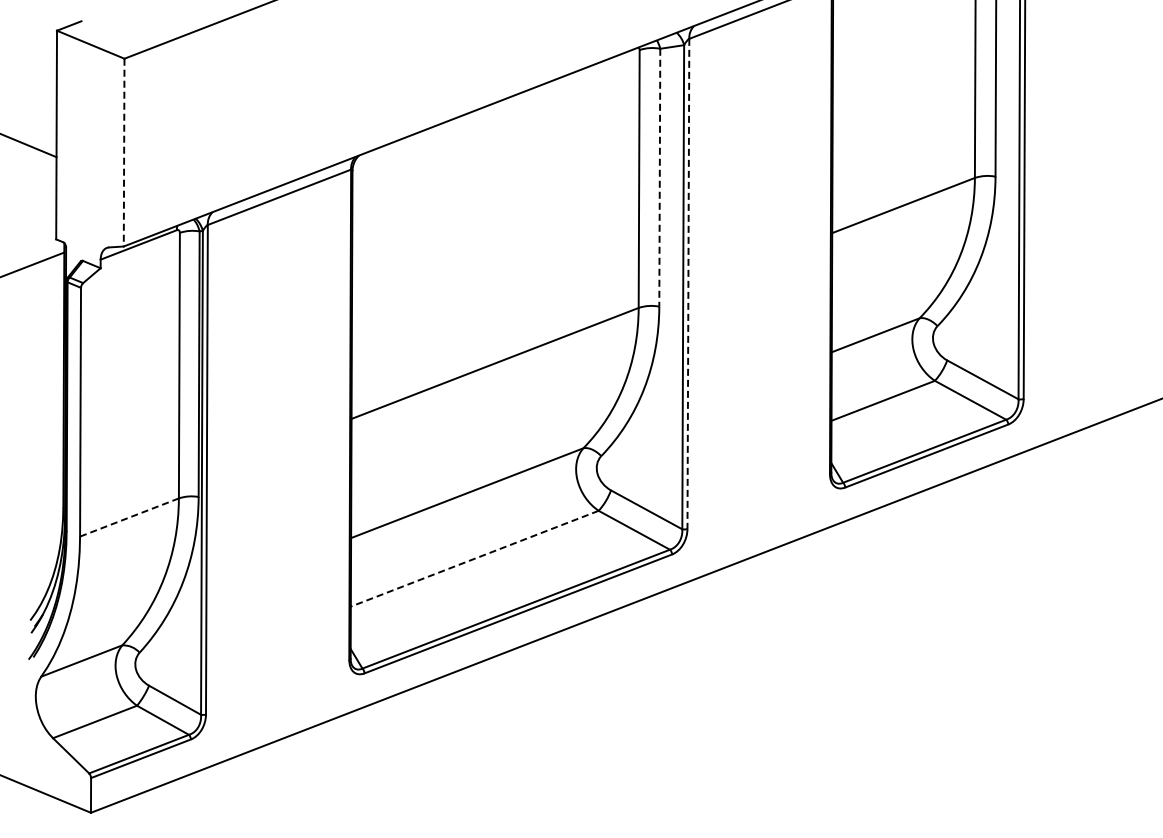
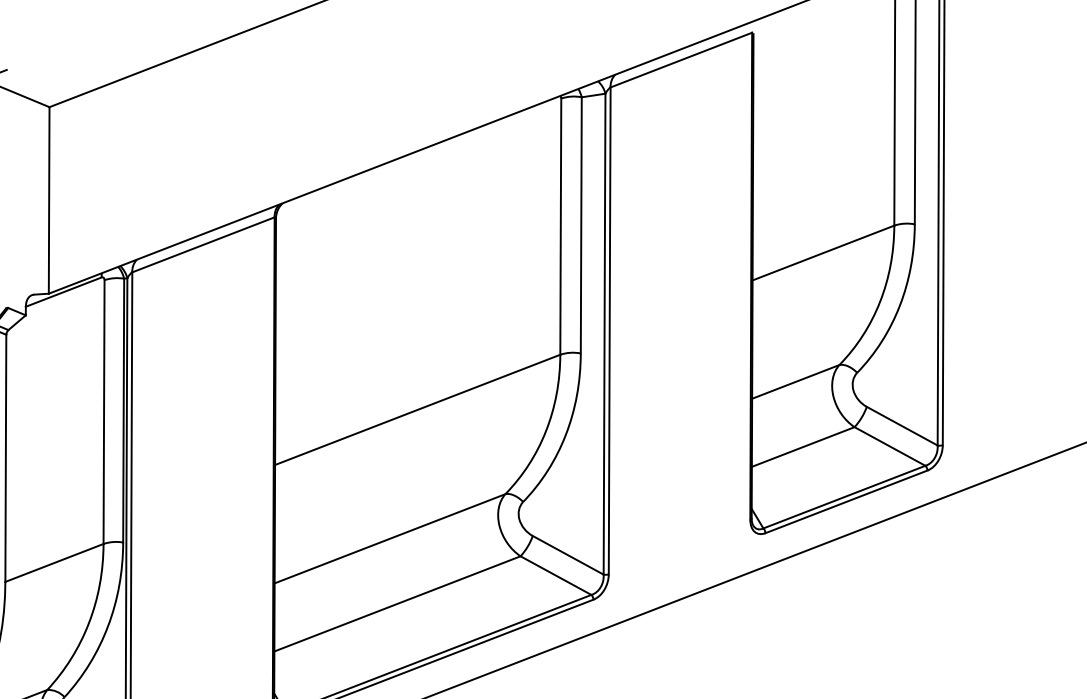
line: (124, 152) -> (49, 200), dashed -> solid
line: (659, 177) -> (580, 225), dashed -> solid
line: (688, 284) -> (609, 331), dashed -> solid
line: (129, 517) -> (54, 562), dashed -> solid
line: (474, 558) -> (397, 603), dashed -> solid

